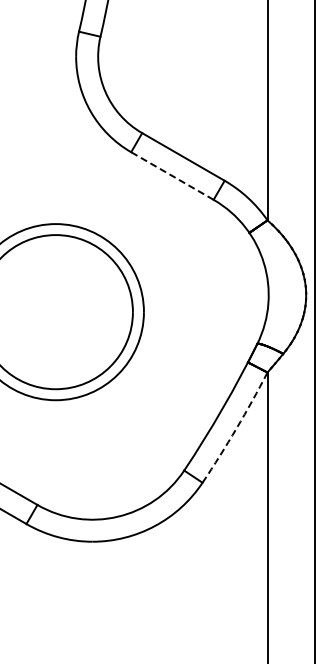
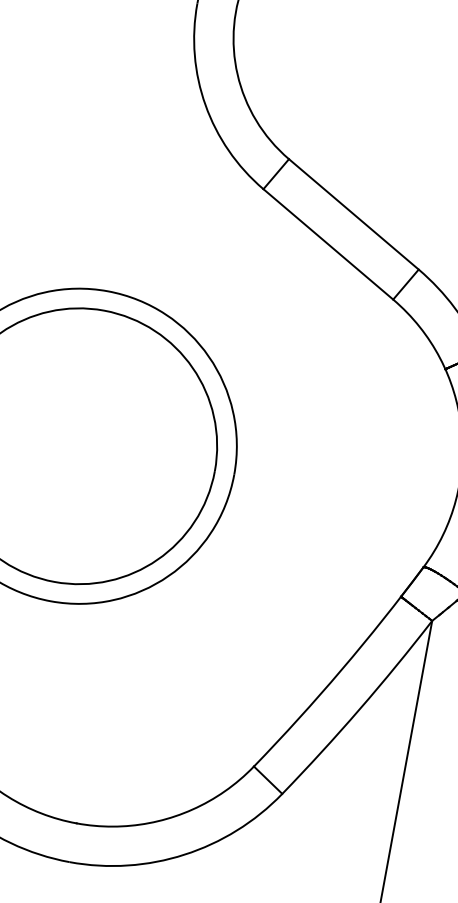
line: (172, 176) -> (328, 245), dashed -> solid
arc: (236, 428) -> (359, 709), dashed -> solid

